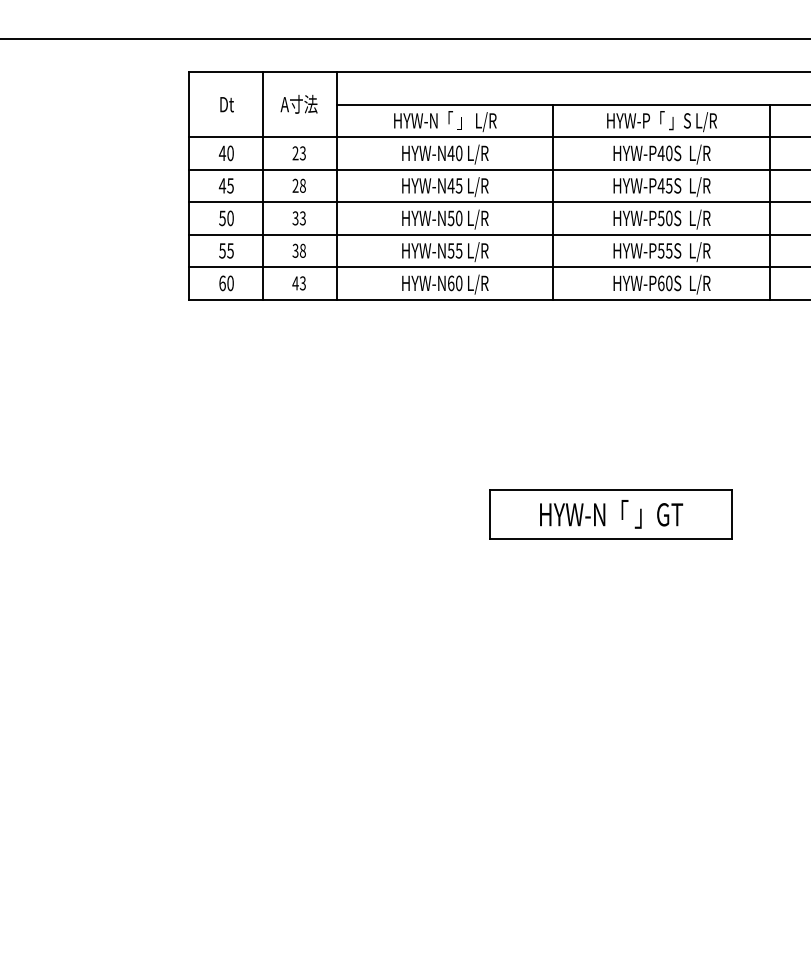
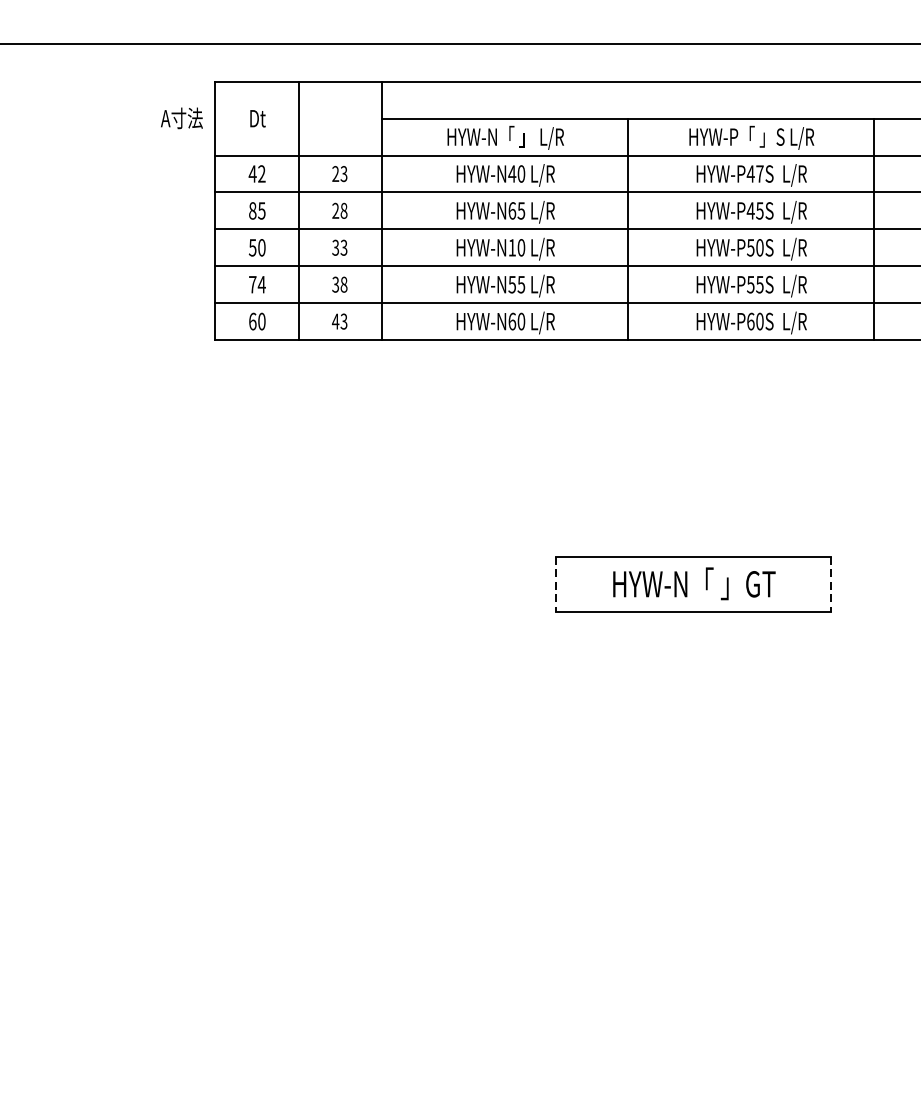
text: (298, 104) -> (181, 118), moved
text: (230, 153) -> (261, 174), 40 -> 42
text: (669, 153) -> (760, 174), HYW-P40S -> HYW-P47S
text: (222, 185) -> (252, 210), 45 -> 85
text: (450, 185) -> (511, 210), HYW-N45 -> HYW-N65
text: (450, 218) -> (511, 247), HYW-N50 -> HYW-N10
text: (226, 250) -> (257, 284), 55 -> 74
line: (489, 515) -> (555, 585), solid -> dashed
line: (731, 515) -> (830, 585), solid -> dashed

